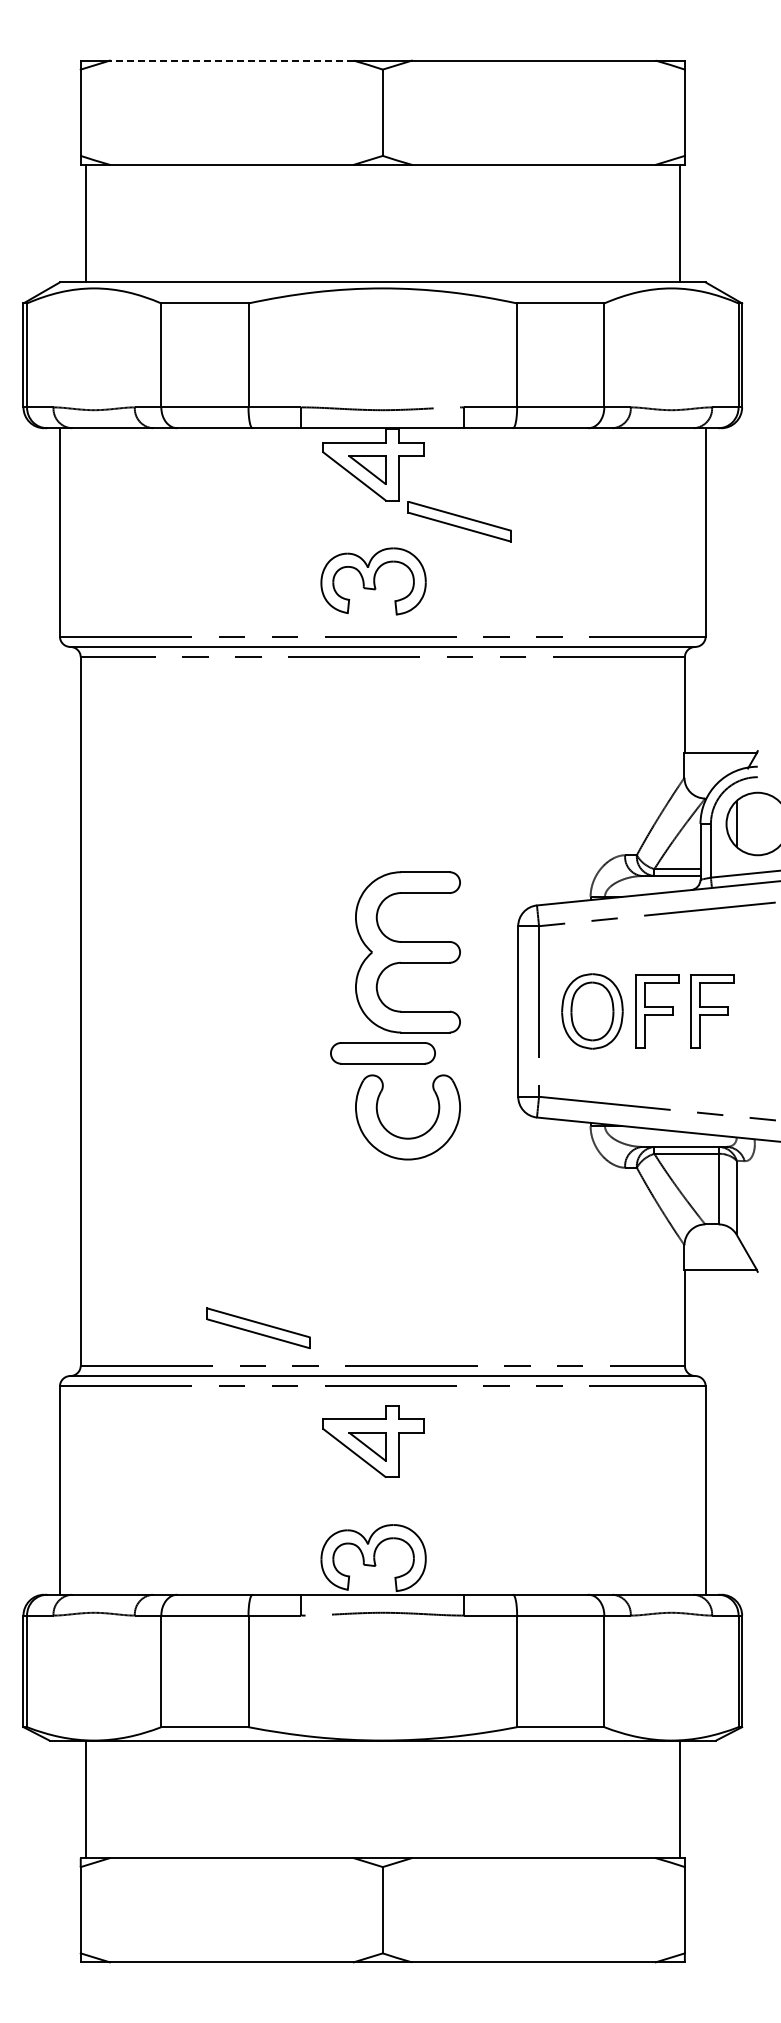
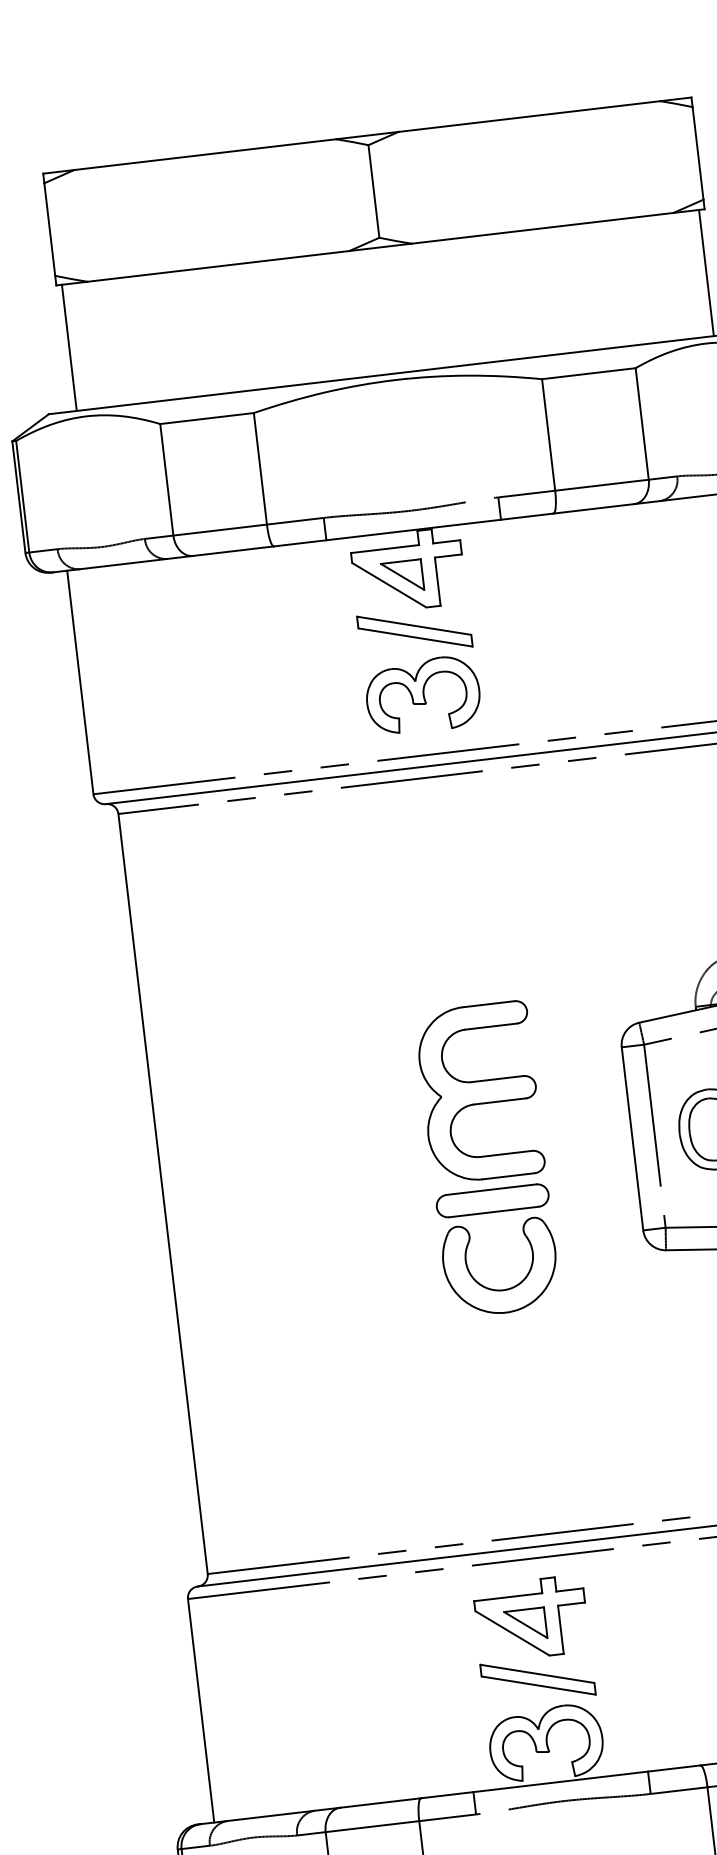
line: (231, 60) -> (204, 154), dashed -> solid
part: (459, 521) -> (414, 631), moved
part: (407, 952) -> (479, 1092), moved
part: (407, 1137) -> (502, 1289), moved
part: (258, 1328) -> (537, 1679), moved

